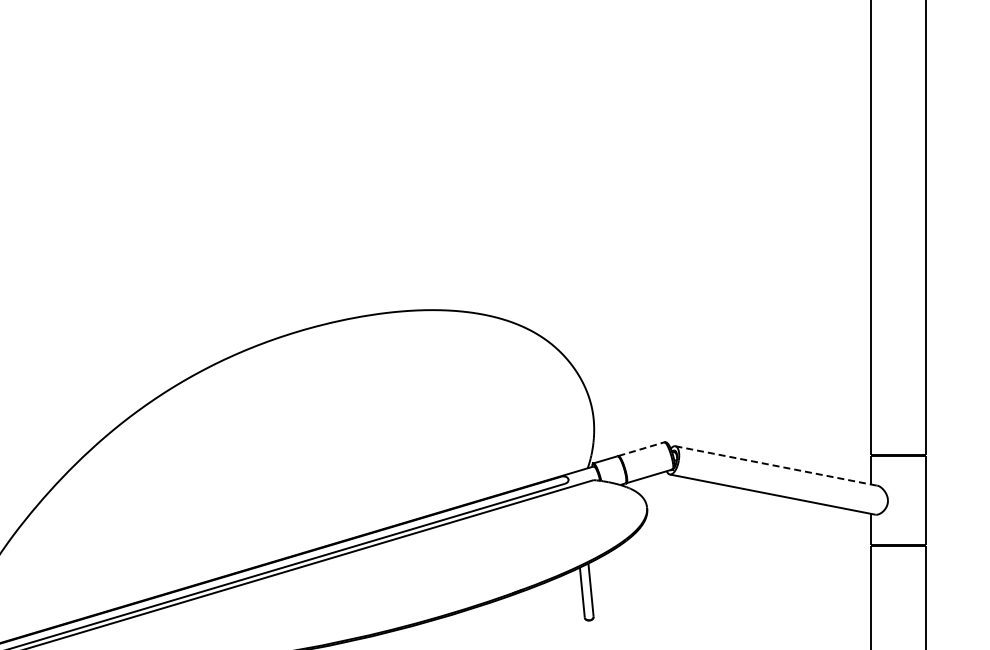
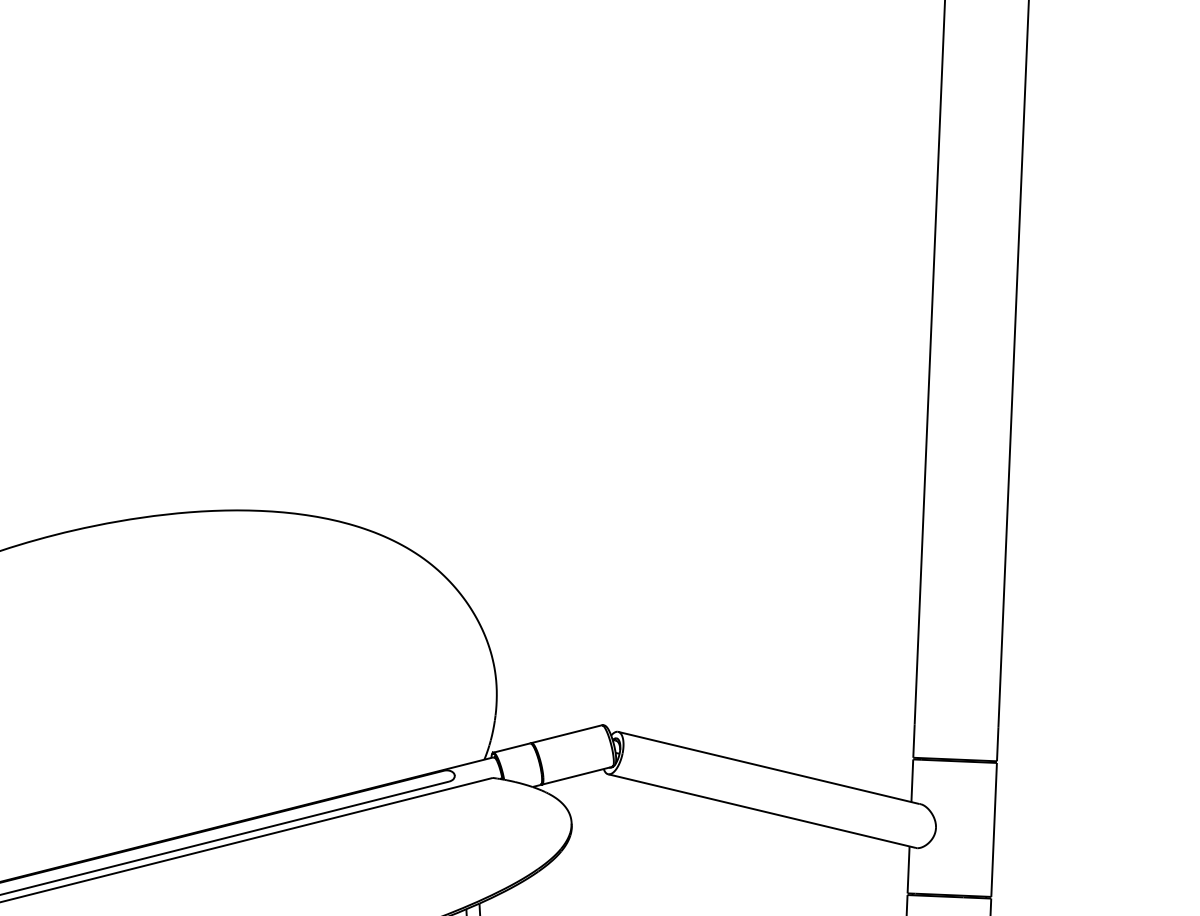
line: (641, 449) -> (566, 734), dashed -> solid
line: (776, 465) -> (769, 767), dashed -> solid

